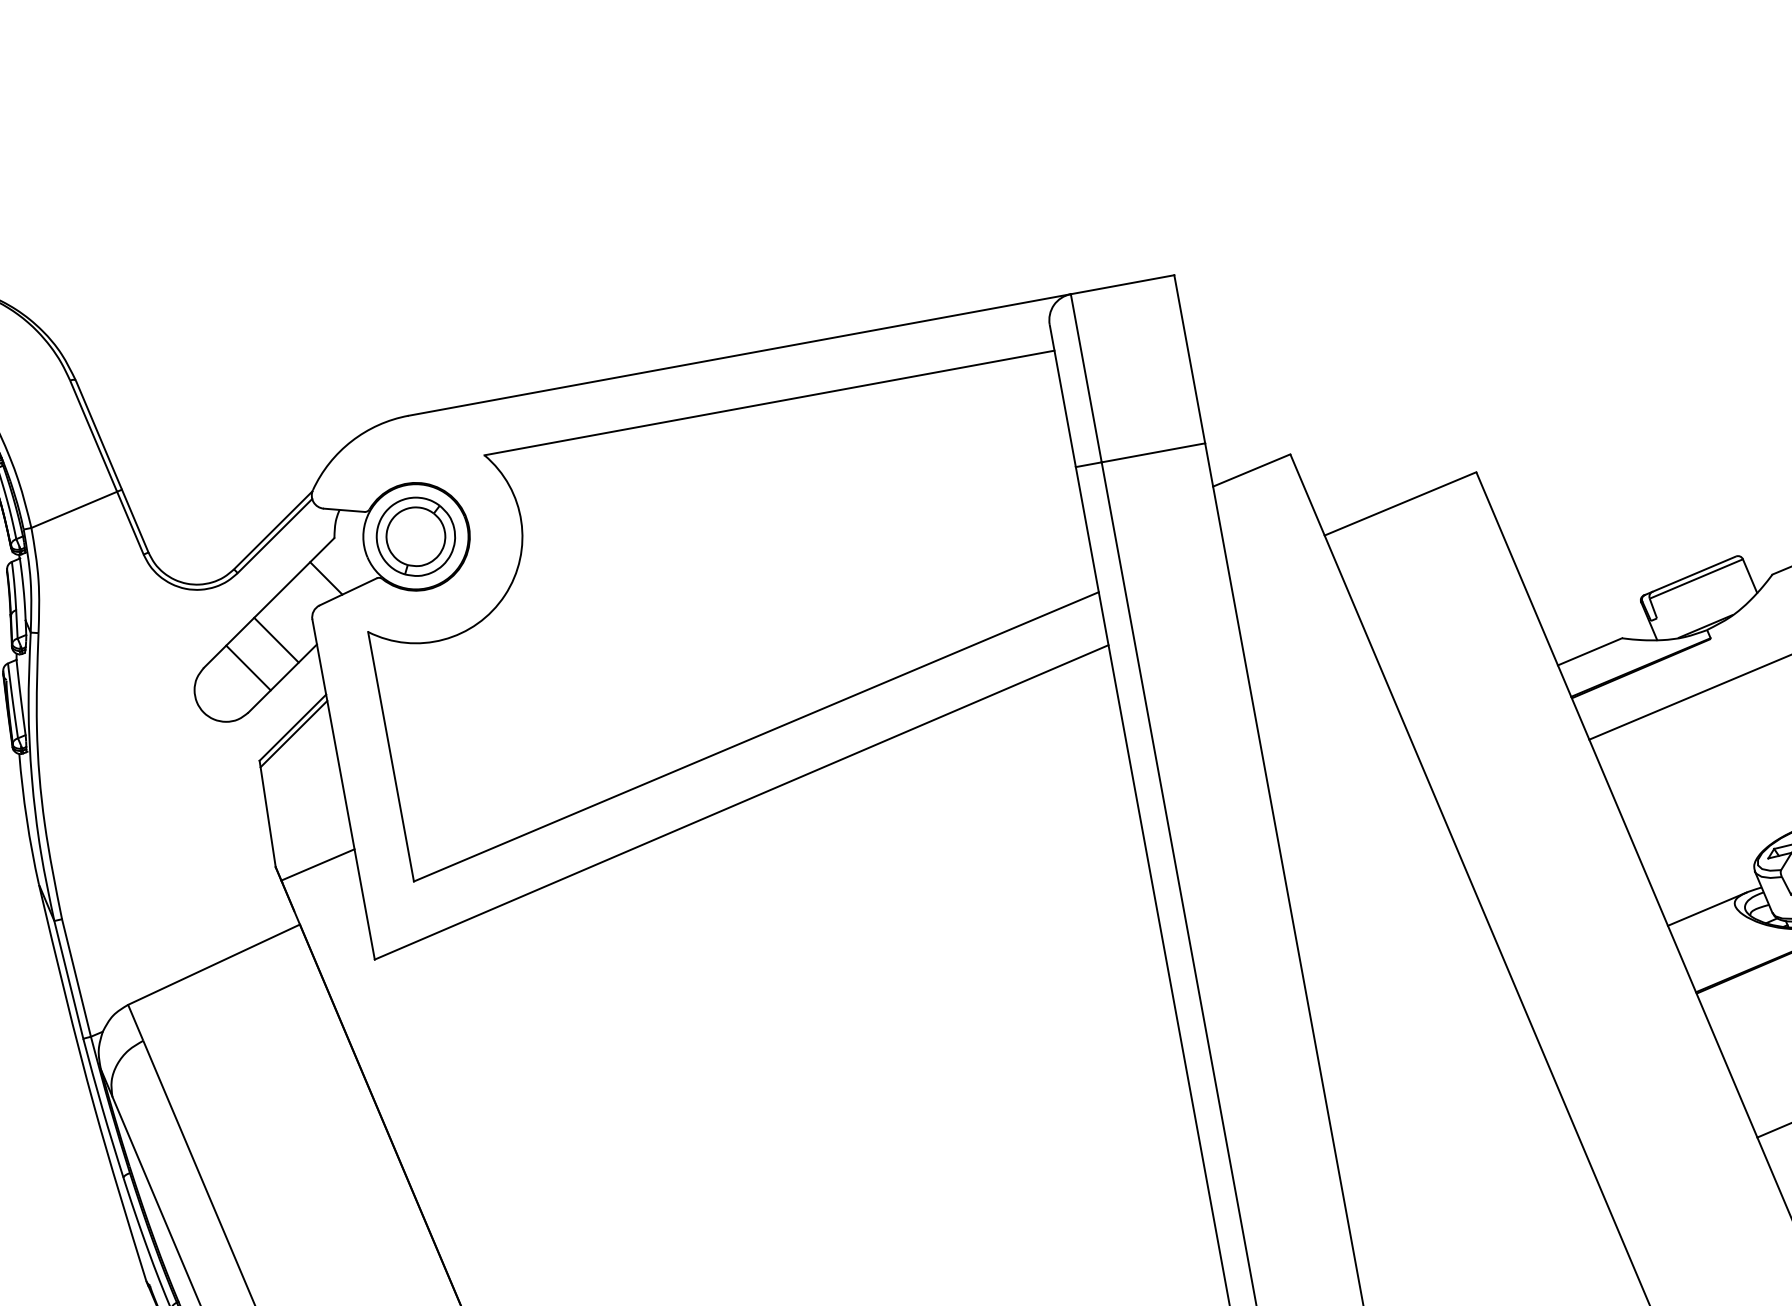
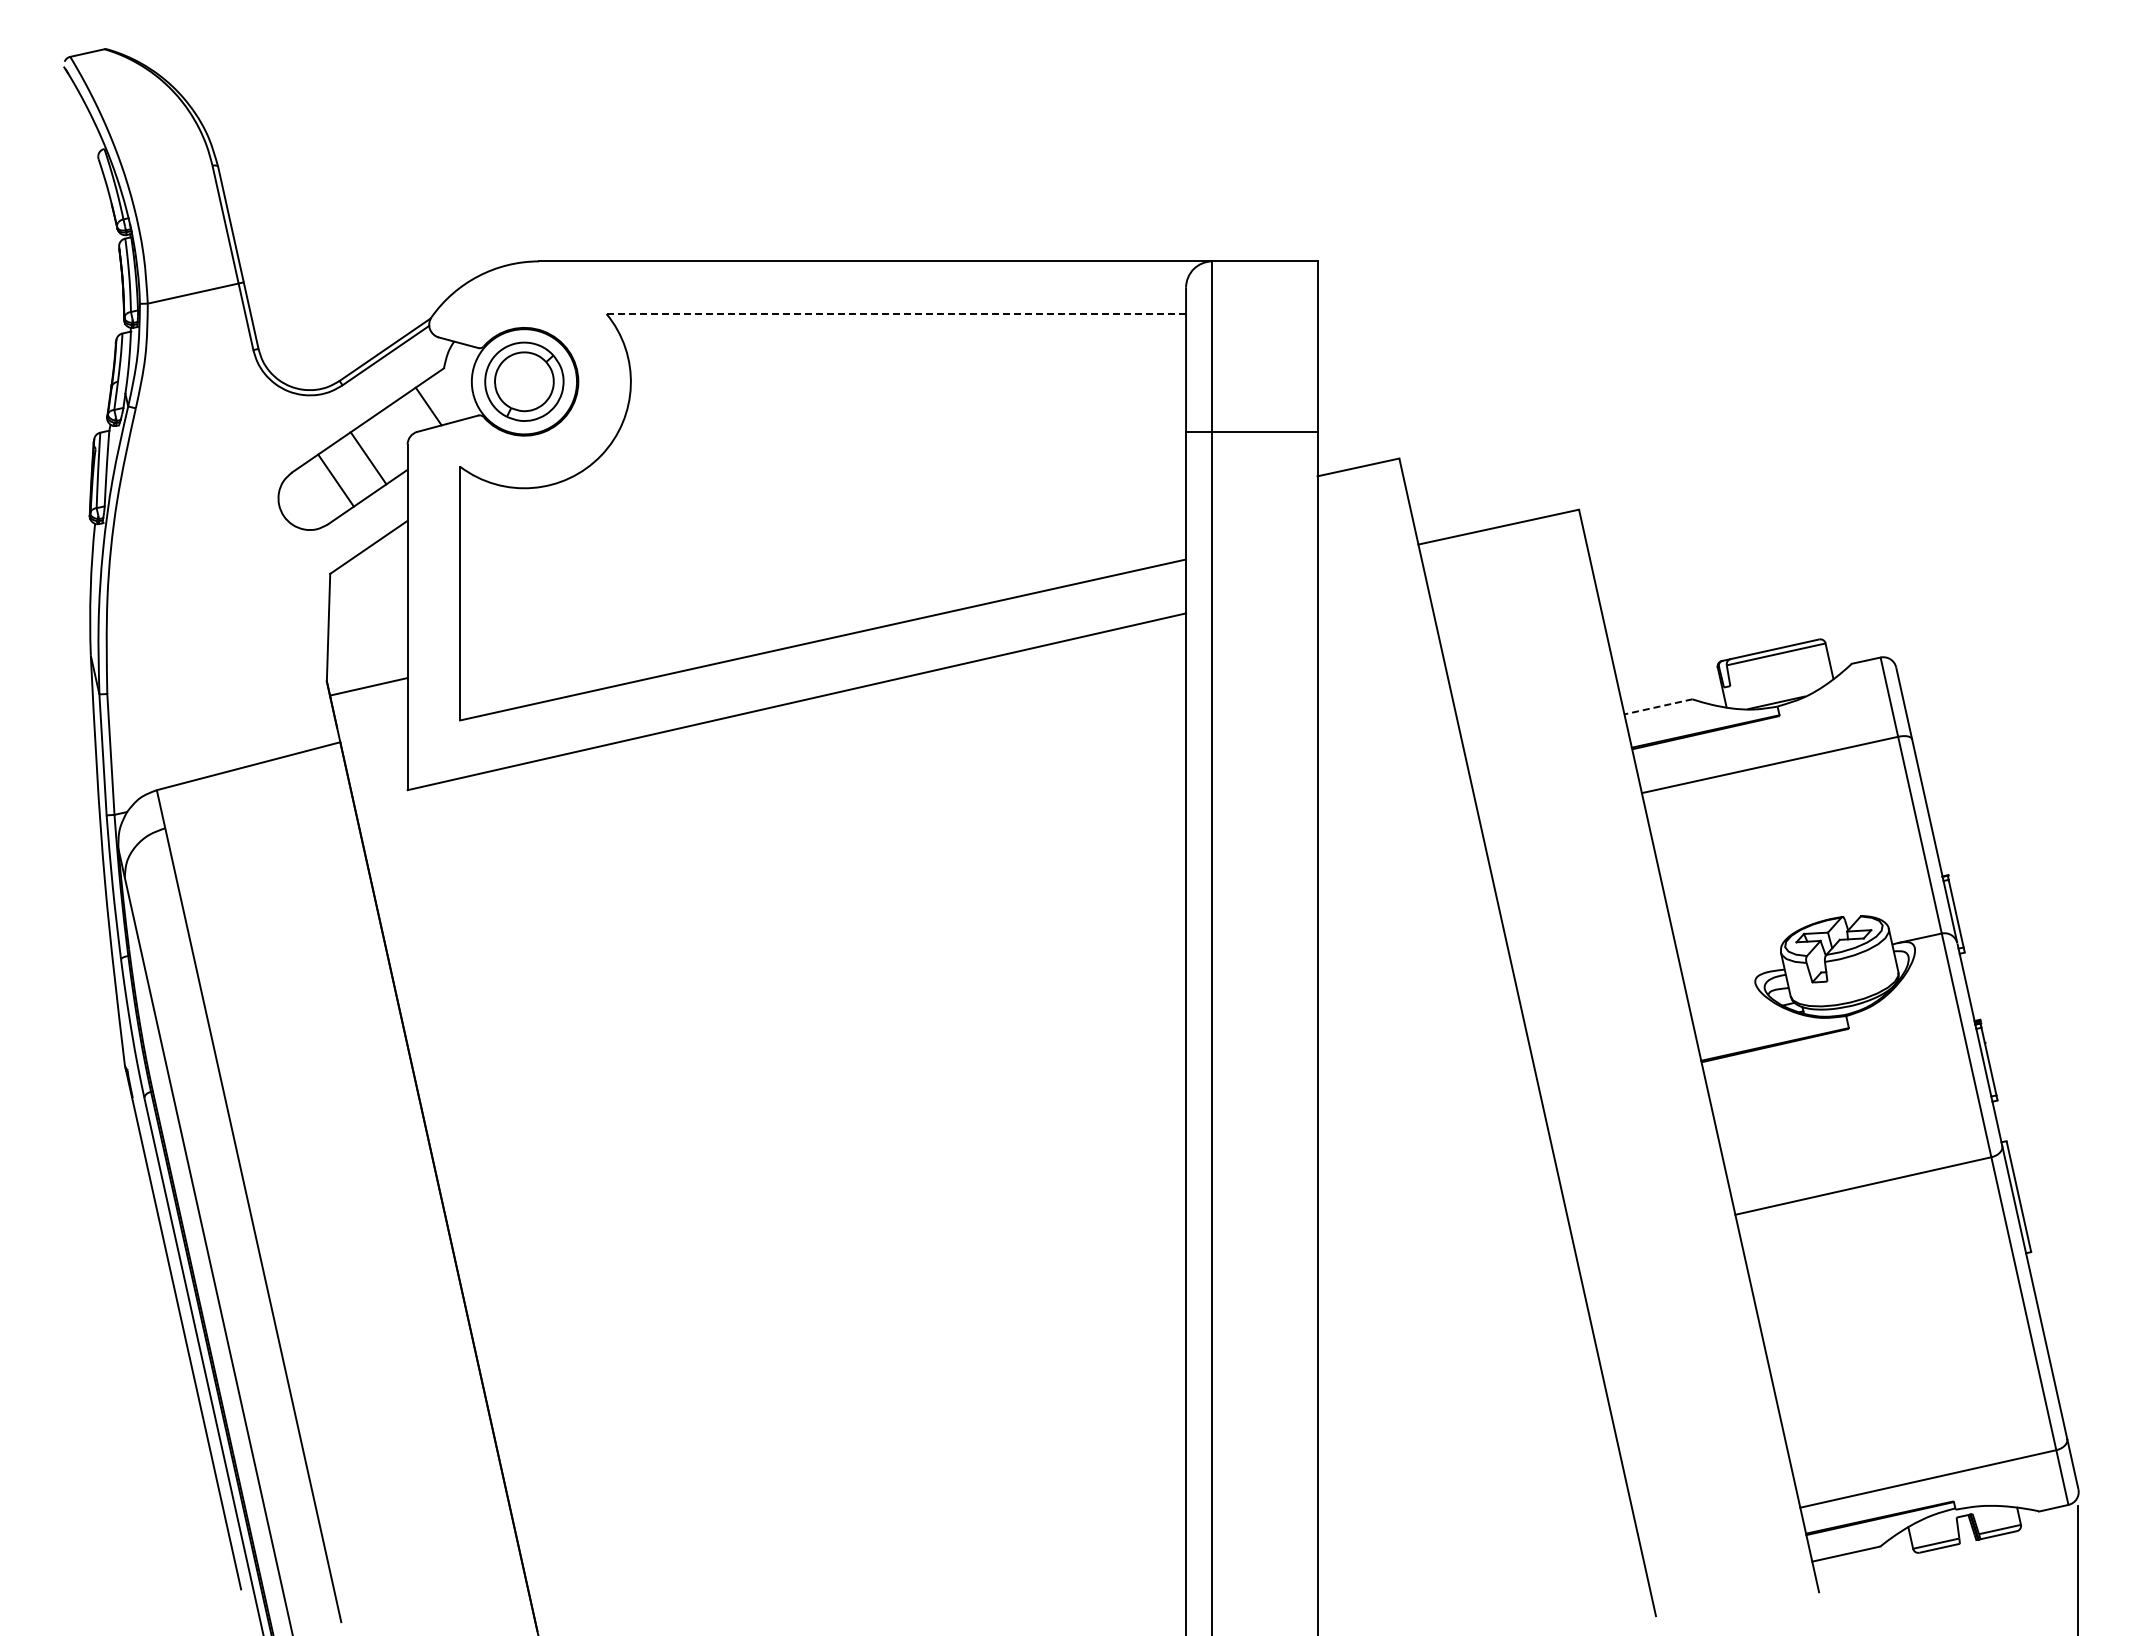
line: (769, 403) -> (896, 314), solid -> dashed
line: (1590, 651) -> (1658, 706), solid -> dashed
line: (293, 733) -> (368, 553), removed
line: (1706, 908) -> (1726, 980), removed

